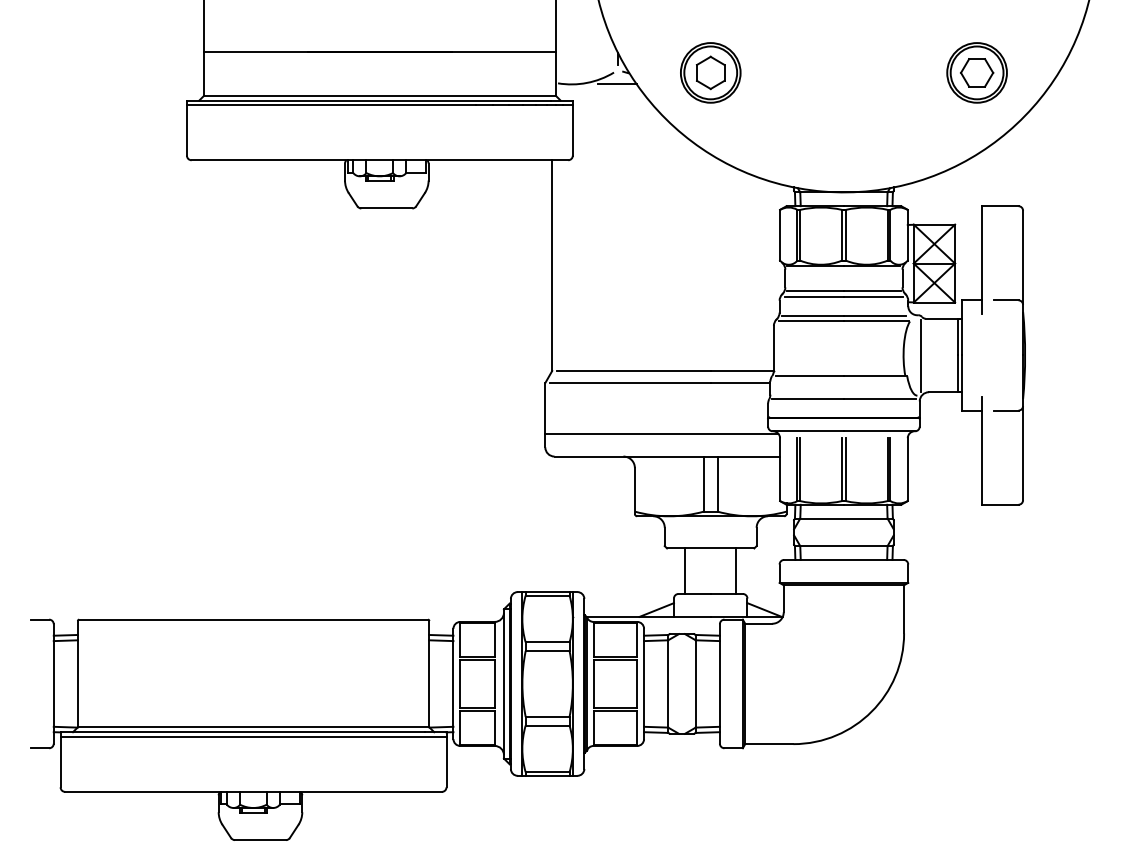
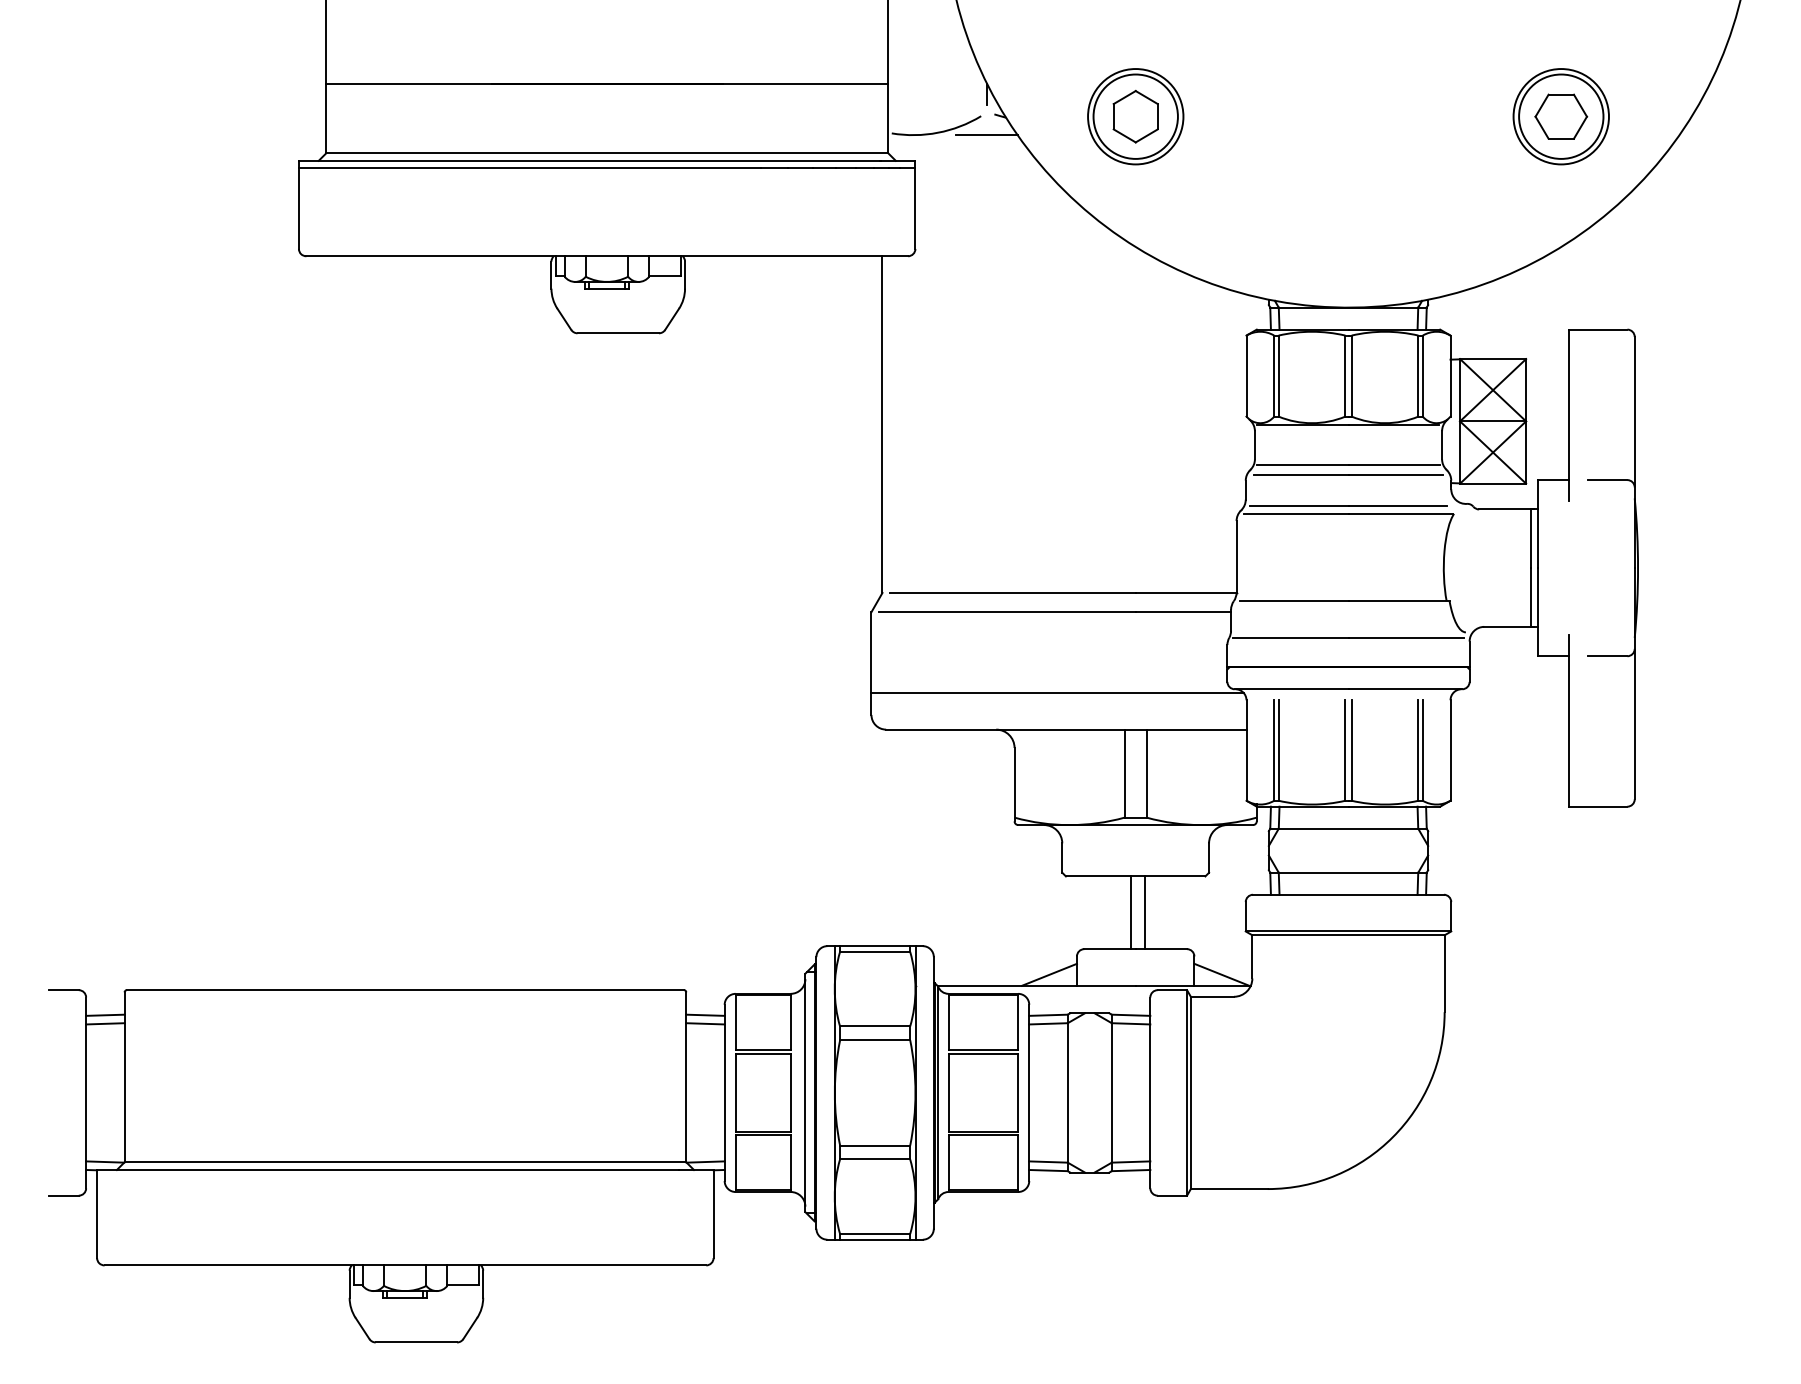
line: (921, 355) -> (1472, 568), removed
line: (685, 570) -> (1144, 911), moved
line: (735, 570) -> (1130, 911), moved
line: (253, 736) -> (405, 1176), removed

